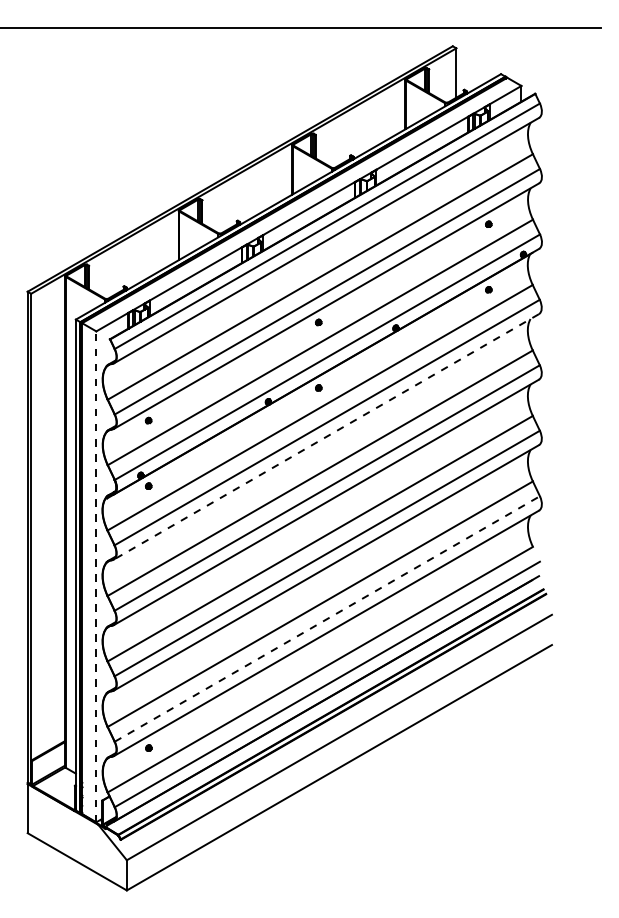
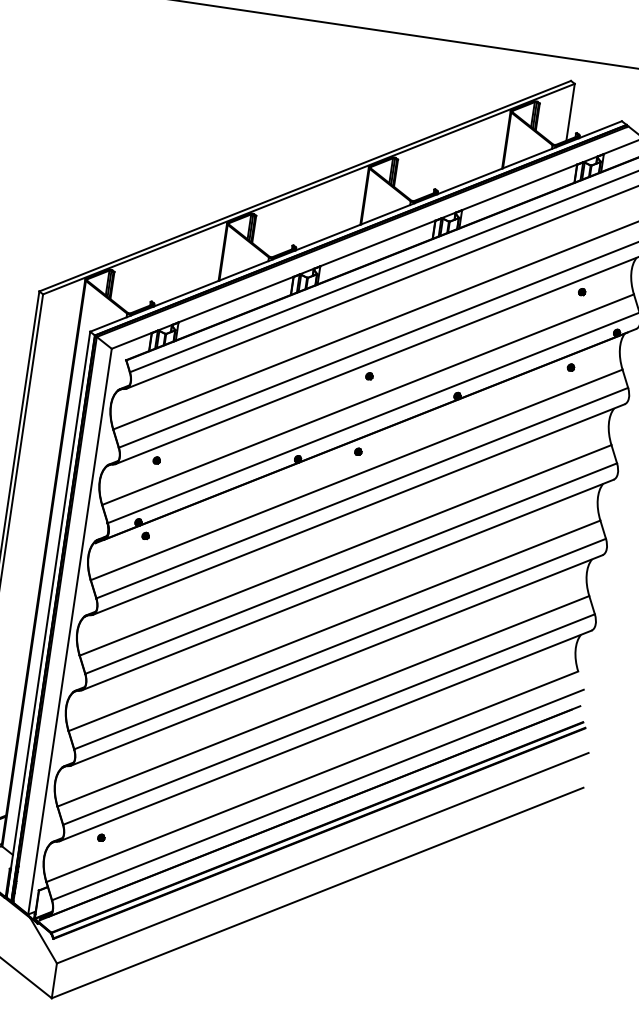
line: (325, 437) -> (357, 510), dashed -> solid
line: (96, 576) -> (70, 631), dashed -> solid
line: (327, 618) -> (329, 719), dashed -> solid

